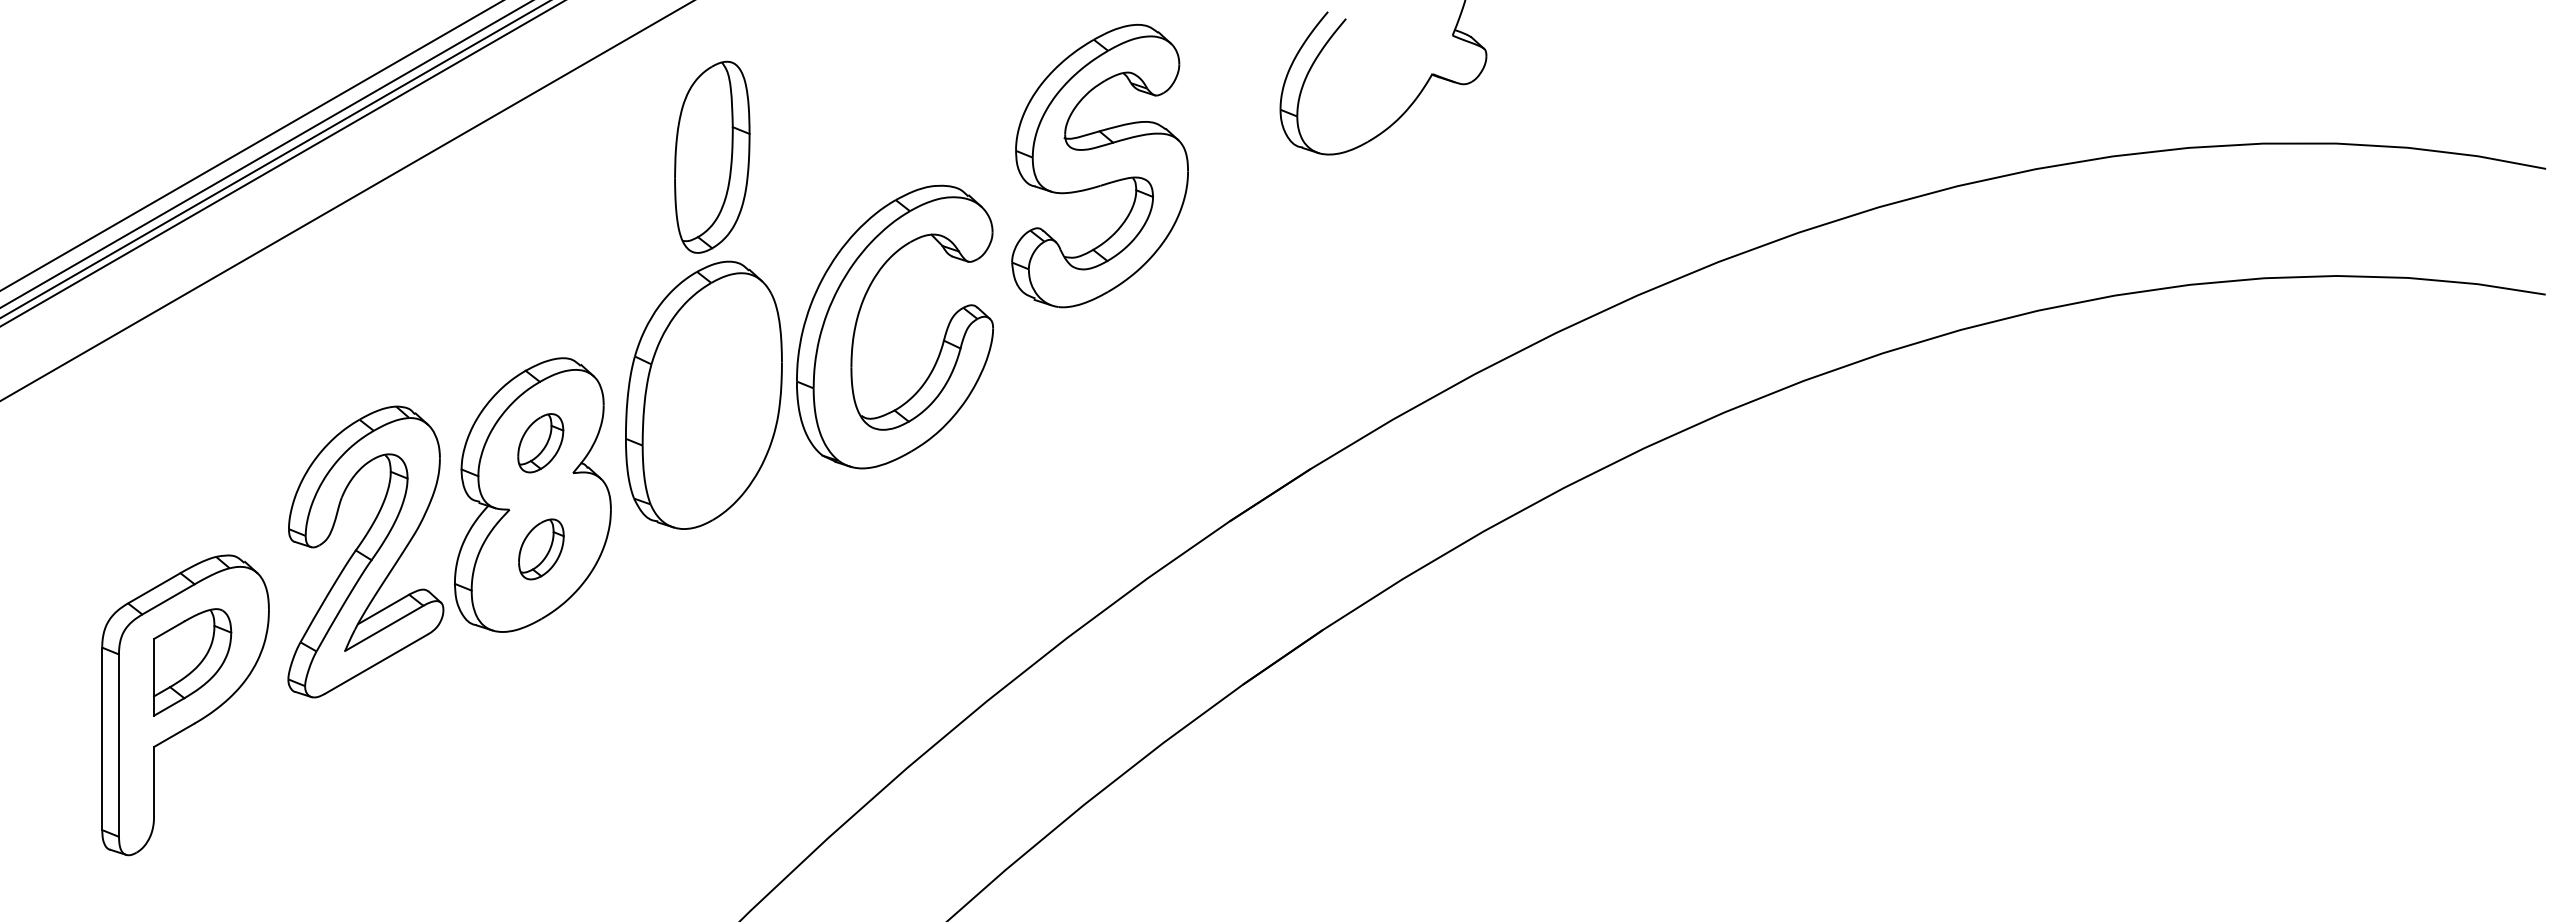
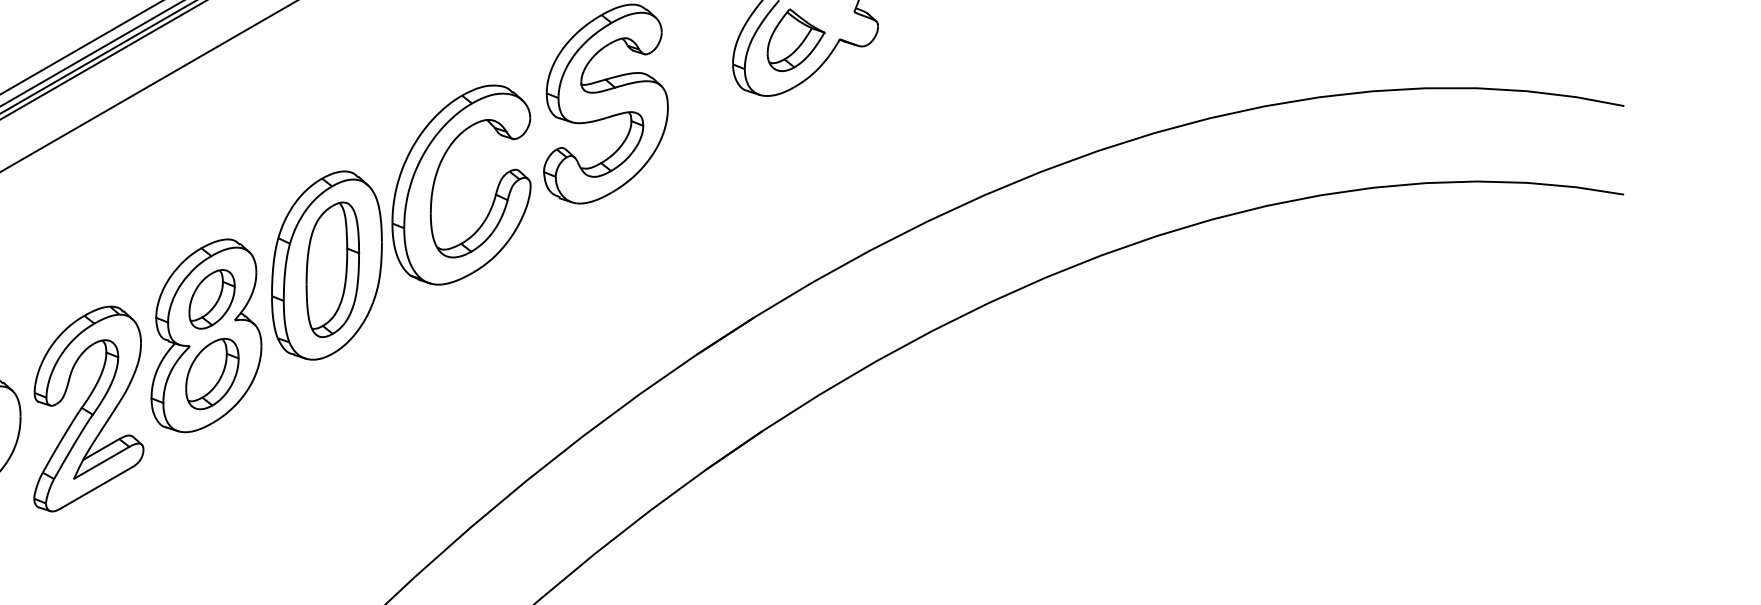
part: (1369, 75) -> (795, 40), added
part: (712, 156) -> (332, 269), moved
part: (858, 318) -> (435, 179), moved
part: (540, 442) -> (211, 298), size x1.43
part: (541, 549) -> (212, 374), size x1.67
part: (365, 551) -> (88, 408), moved

